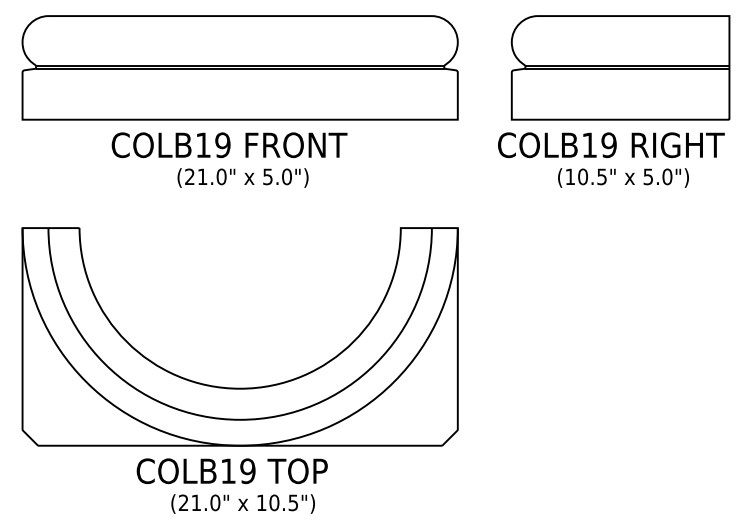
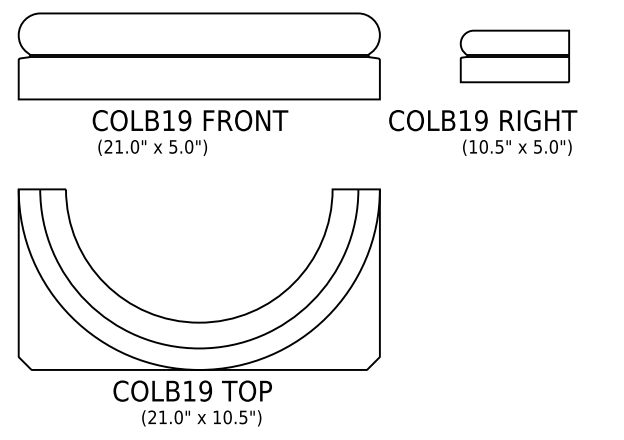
part: (620, 67) -> (514, 56), size x0.6
text: (611, 145) -> (483, 120), moved
text: (242, 177) -> (152, 147), moved

